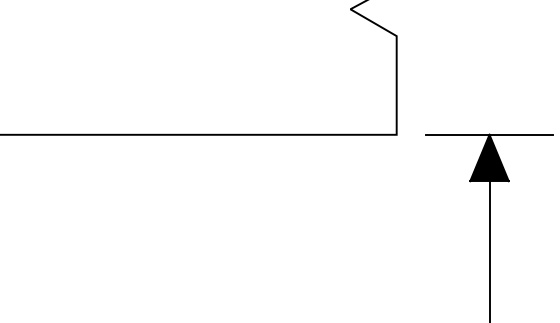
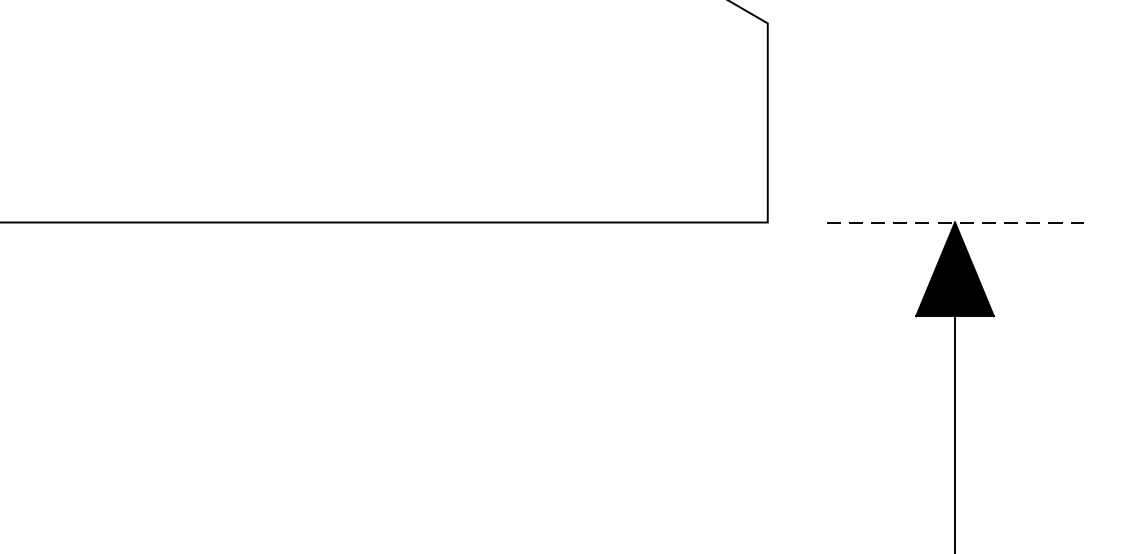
line: (489, 134) -> (955, 221), solid -> dashed

